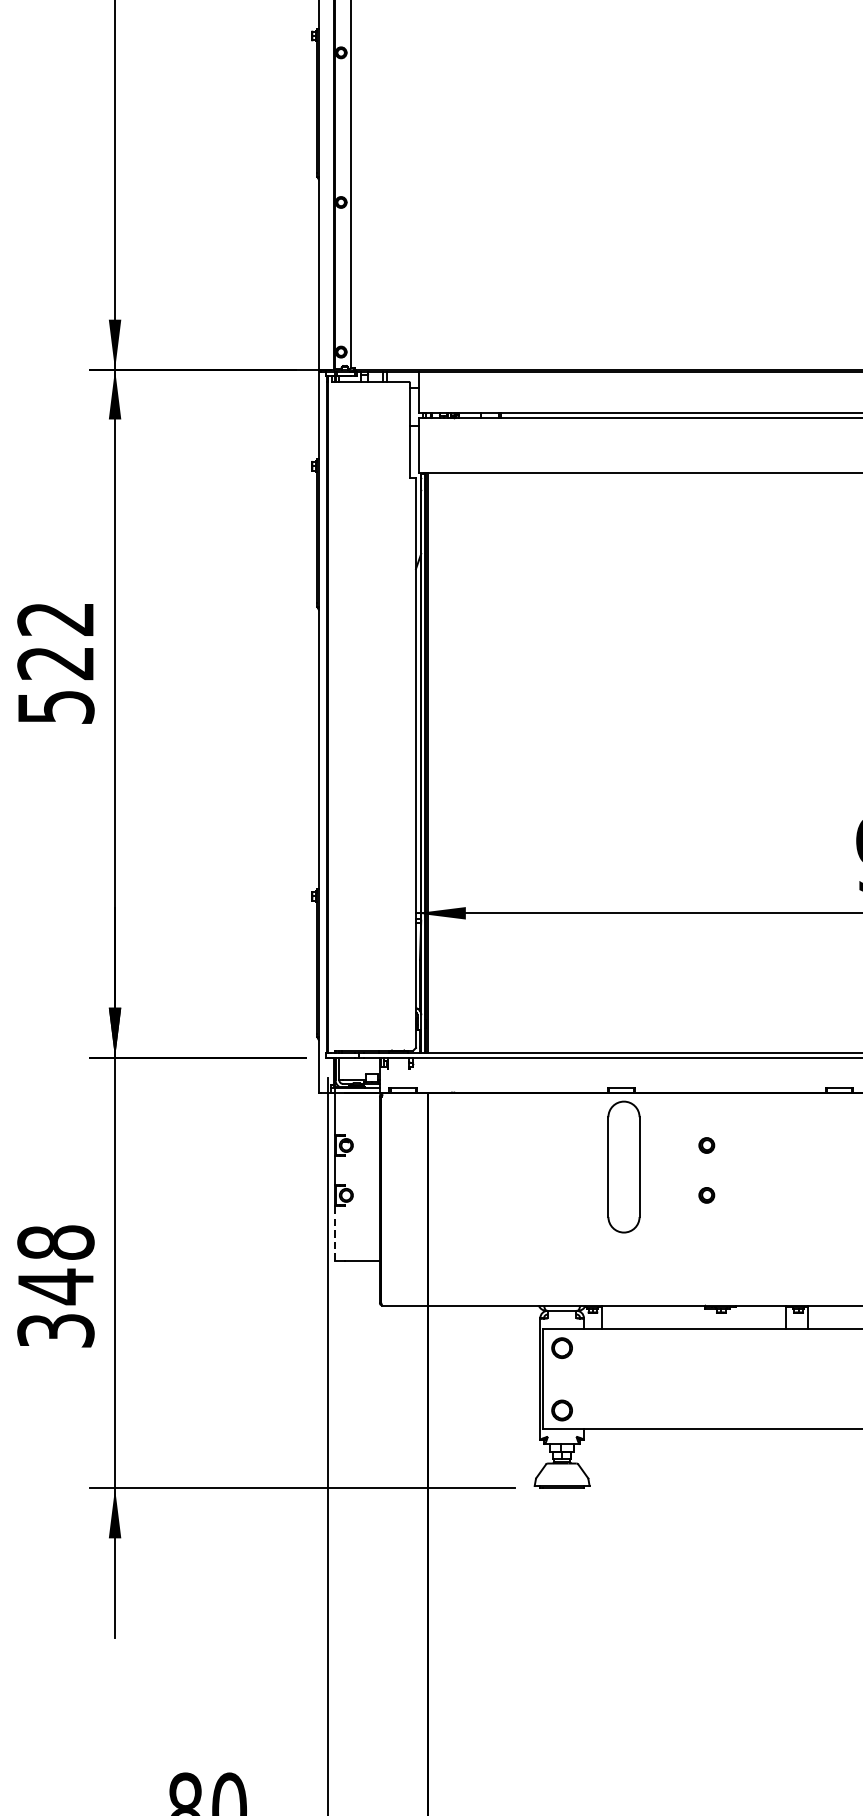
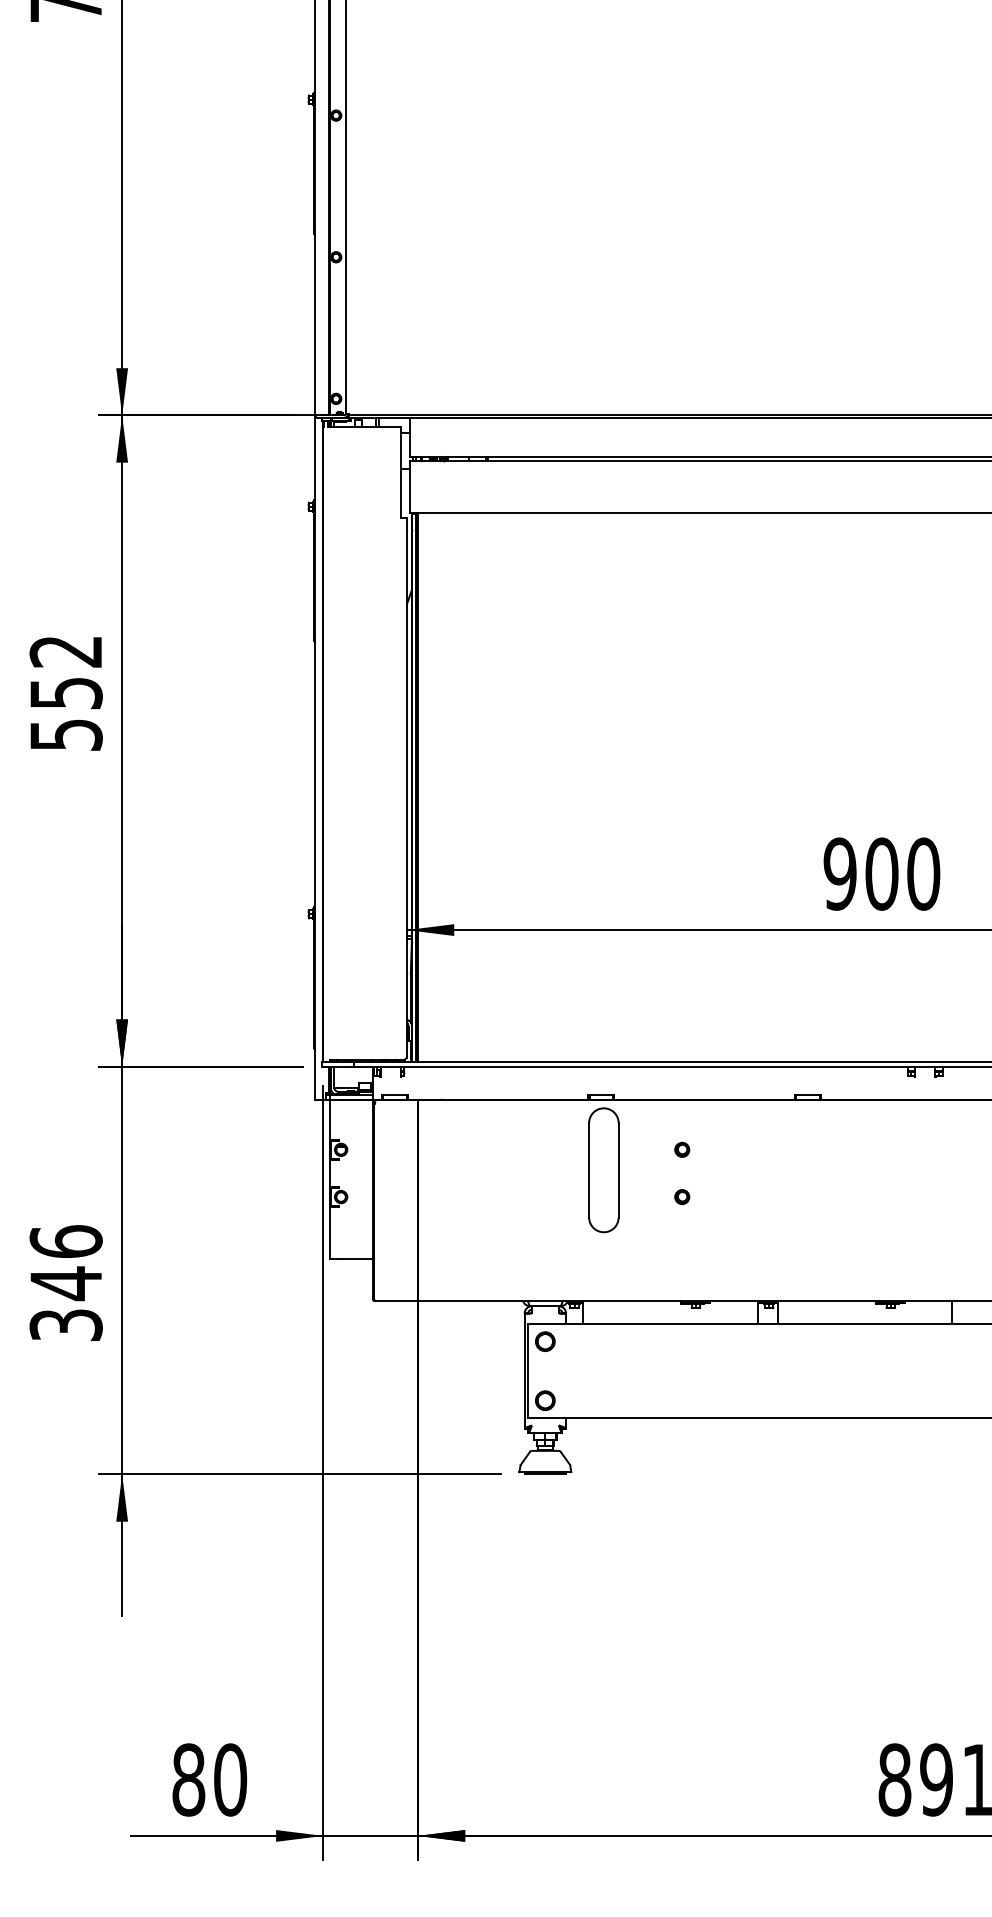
text: (55, 663) -> (65, 693), 522 -> 552
line: (334, 1233) -> (329, 1233), dashed -> solid
text: (55, 1242) -> (65, 1241), 348 -> 346

